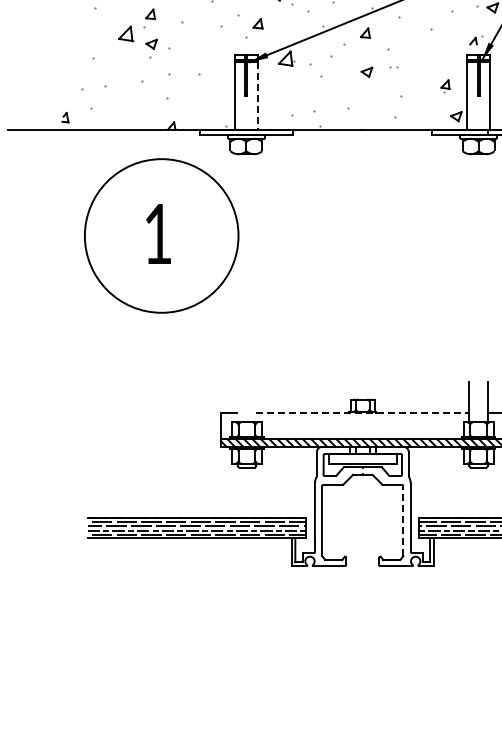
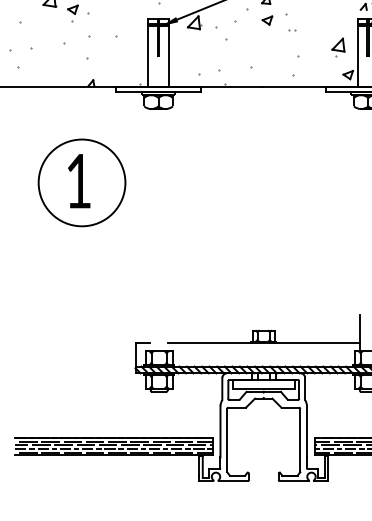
part: (366, 71) -> (267, 19), moved
part: (445, 86) -> (338, 47), size x1.67
line: (257, 95) -> (168, 56), dashed -> solid
circle: (161, 235) -> (81, 182), size x0.62
line: (363, 413) -> (264, 343), dashed -> solid
line: (403, 520) -> (300, 439), dashed -> solid

